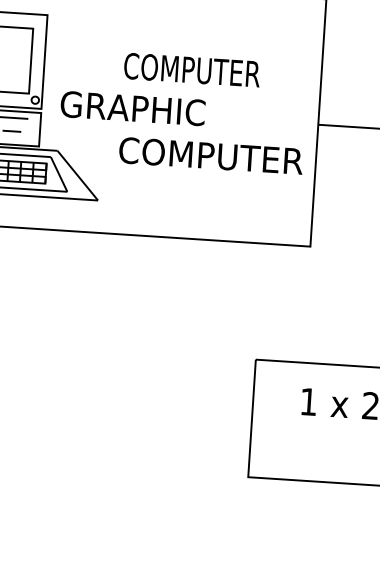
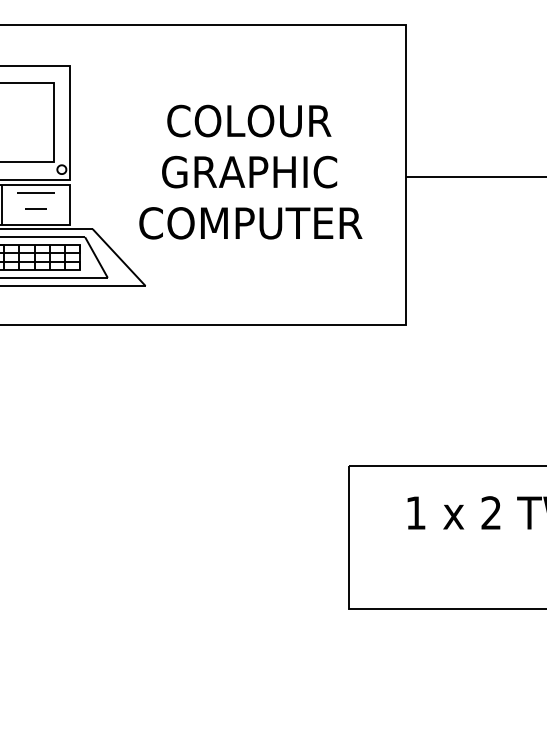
text: (191, 69) -> (248, 120), COMPUTER -> COLOUR
text: (132, 108) -> (249, 171), moved
text: (210, 156) -> (250, 223), moved

